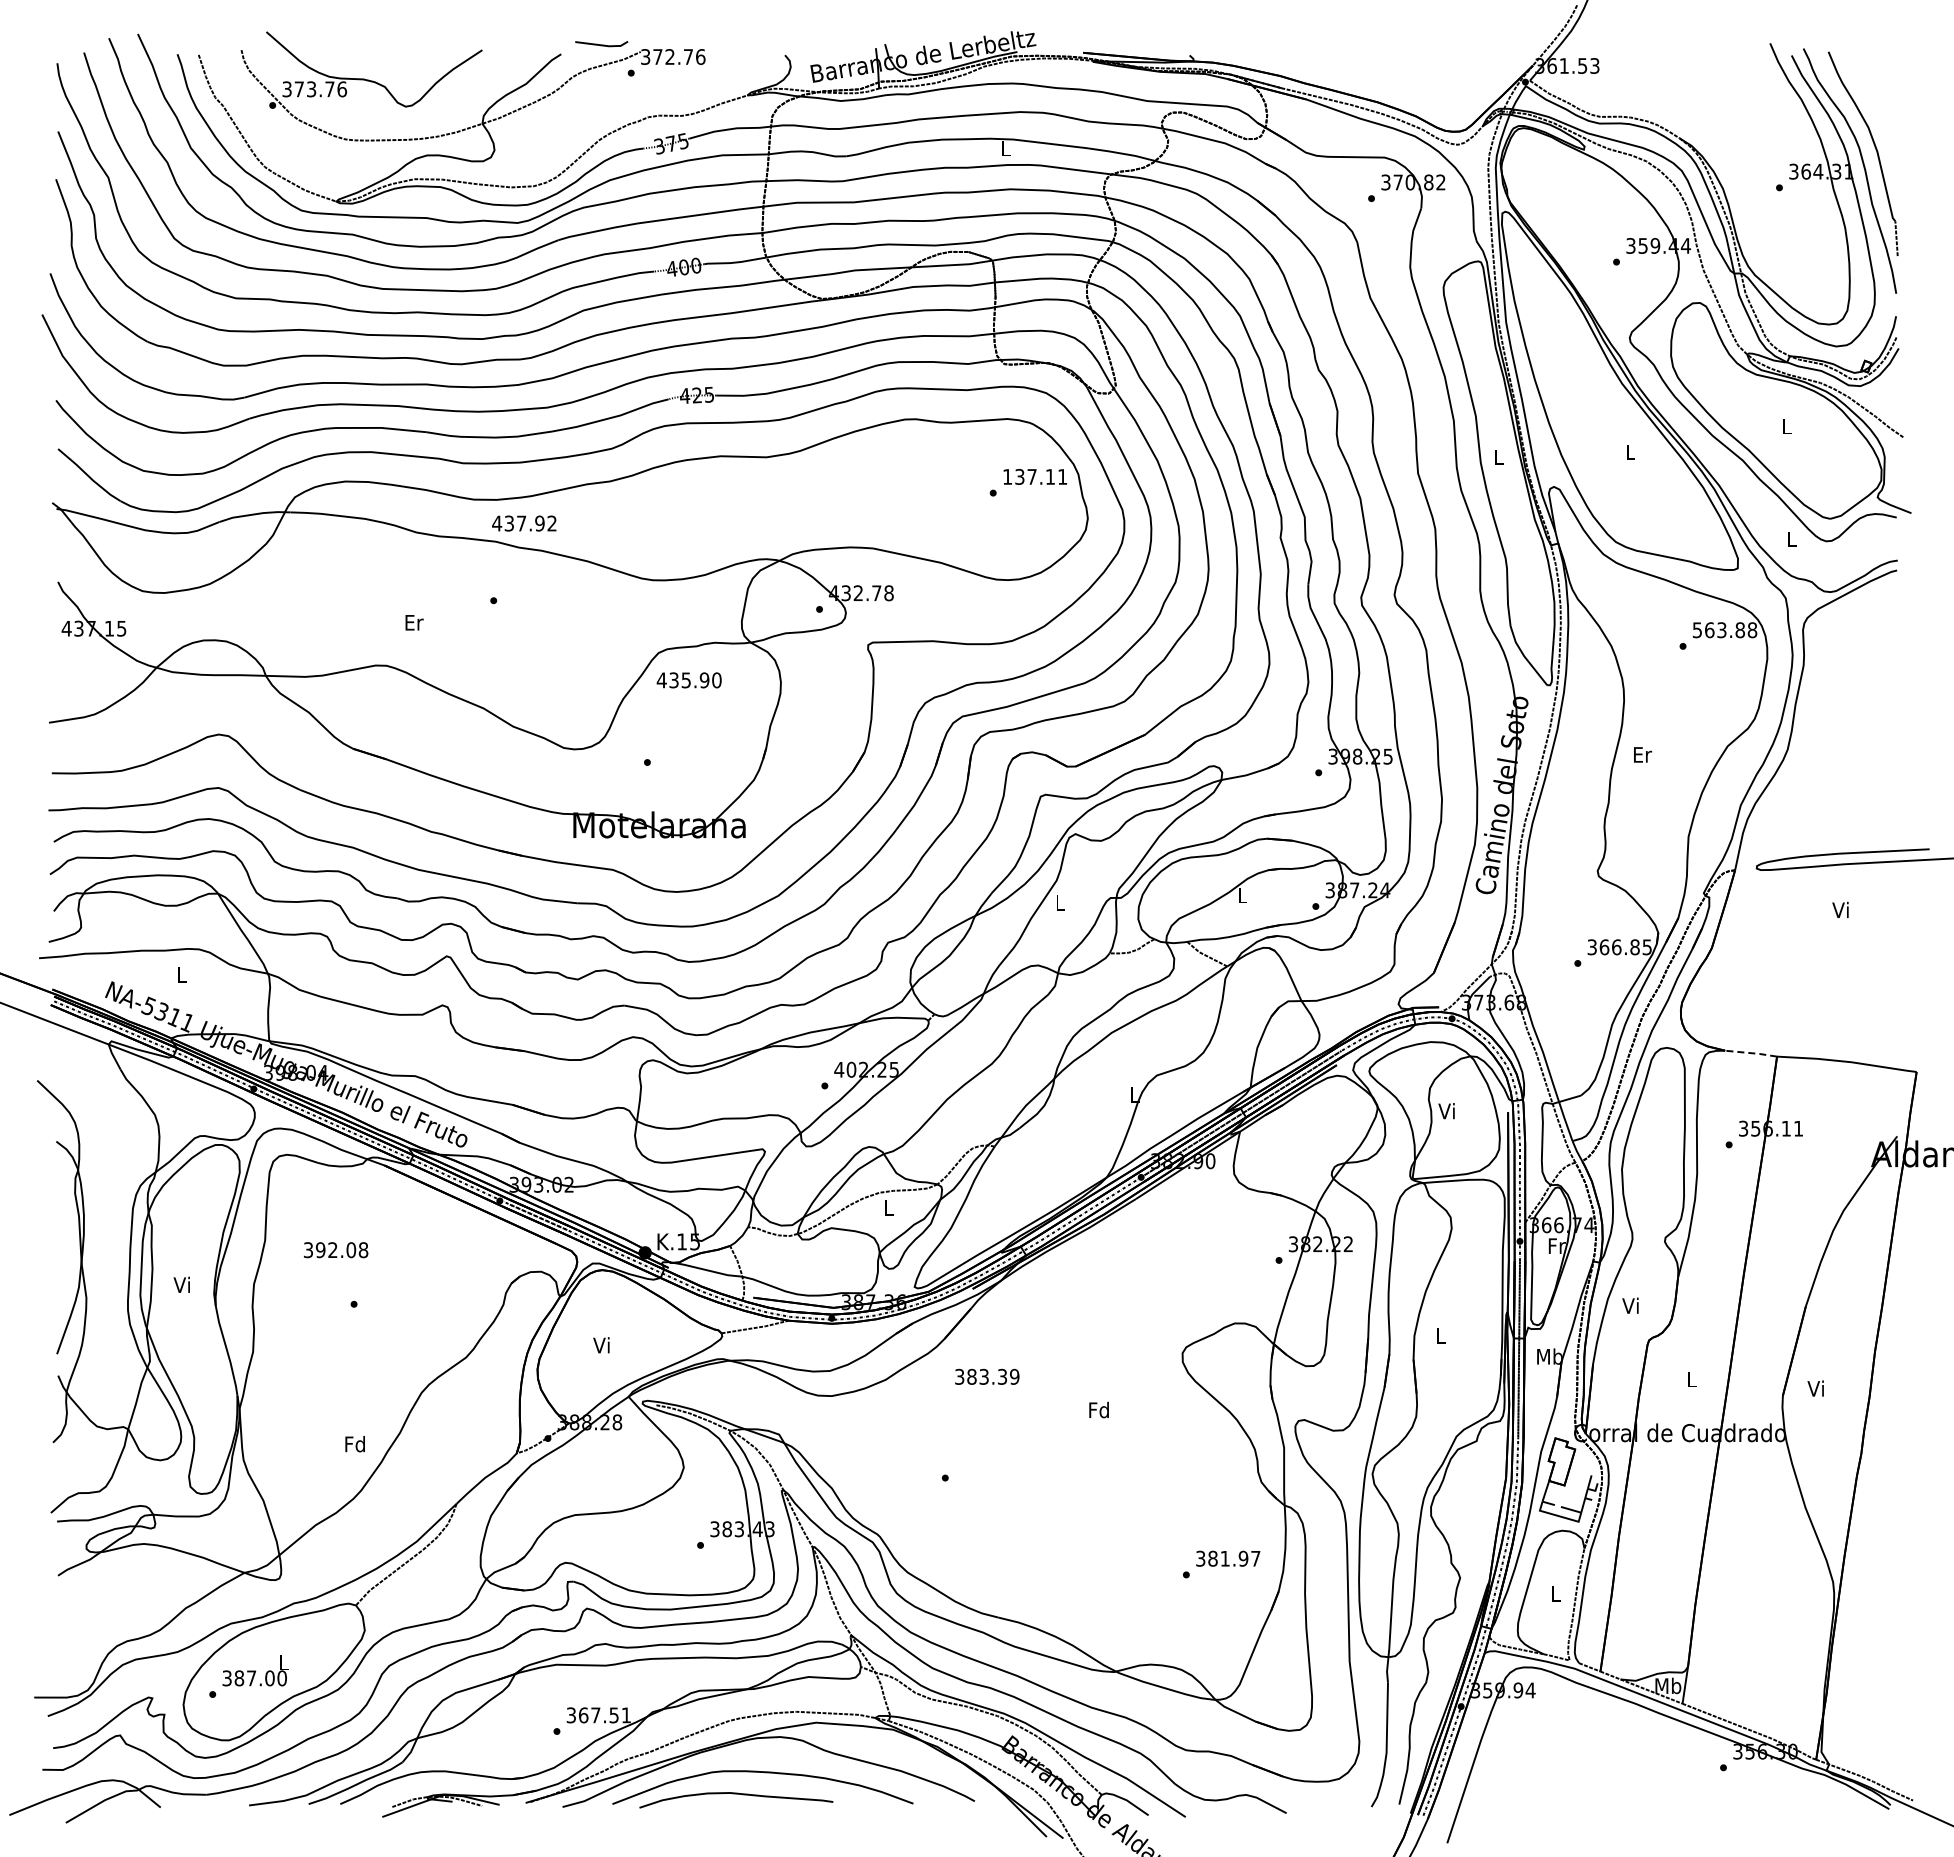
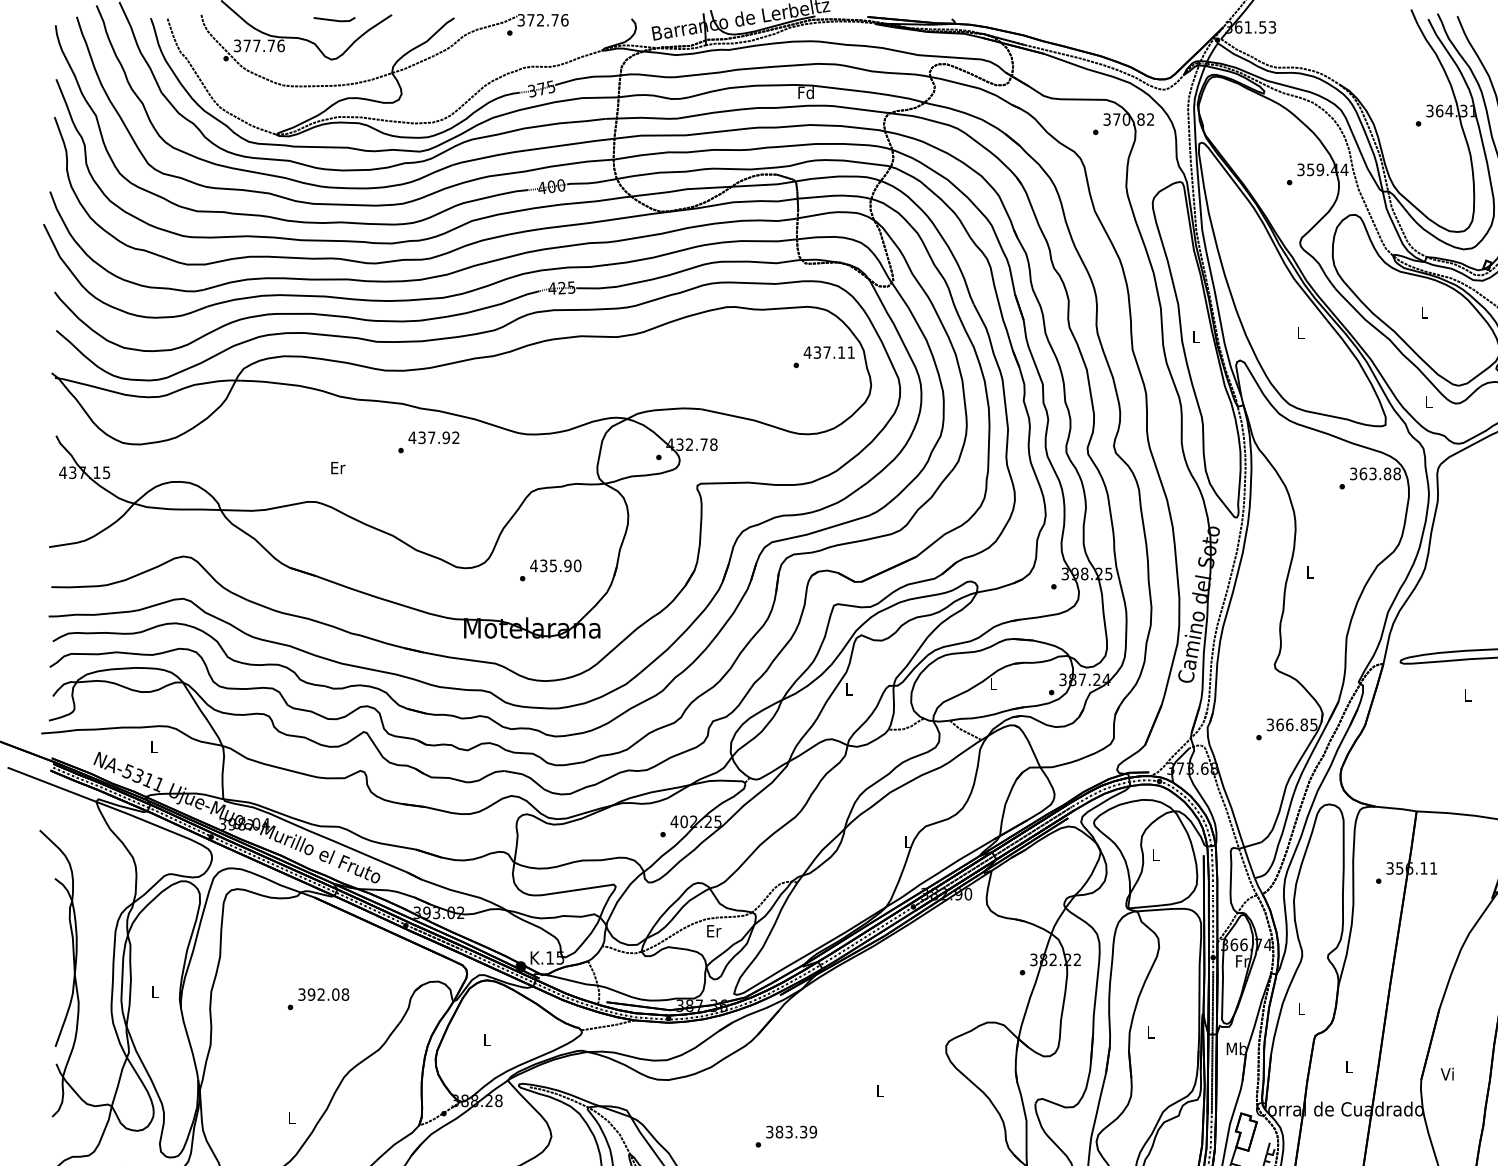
line: (601, 44) -> (334, 19), moved
text: (311, 89) -> (256, 46), 373.76 -> 377.76
text: (1005, 148) -> (806, 92), L -> Fd
text: (1007, 476) -> (807, 352), 137.11 -> 437.11
text: (524, 523) -> (434, 437), moved
text: (1697, 629) -> (1353, 473), 563.88 -> 363.88
text: (688, 680) -> (555, 565), moved
text: (1643, 754) -> (1310, 572), Er -> L
text: (1840, 909) -> (1466, 694), Vi -> L
line: (1751, 1053) -> (1396, 808), dashed -> solid
text: (1446, 1111) -> (1155, 854), Vi -> L
text: (889, 1207) -> (714, 930), L -> Er
text: (336, 1250) -> (324, 994), moved
text: (181, 1284) -> (153, 991), Vi -> L
text: (1630, 1305) -> (1300, 1008), Vi -> L
text: (601, 1345) -> (486, 1040), Vi -> L
text: (987, 1376) -> (791, 1131), moved
text: (1098, 1409) -> (879, 1090), Fd -> L
text: (354, 1444) -> (290, 1118), Fd -> L

